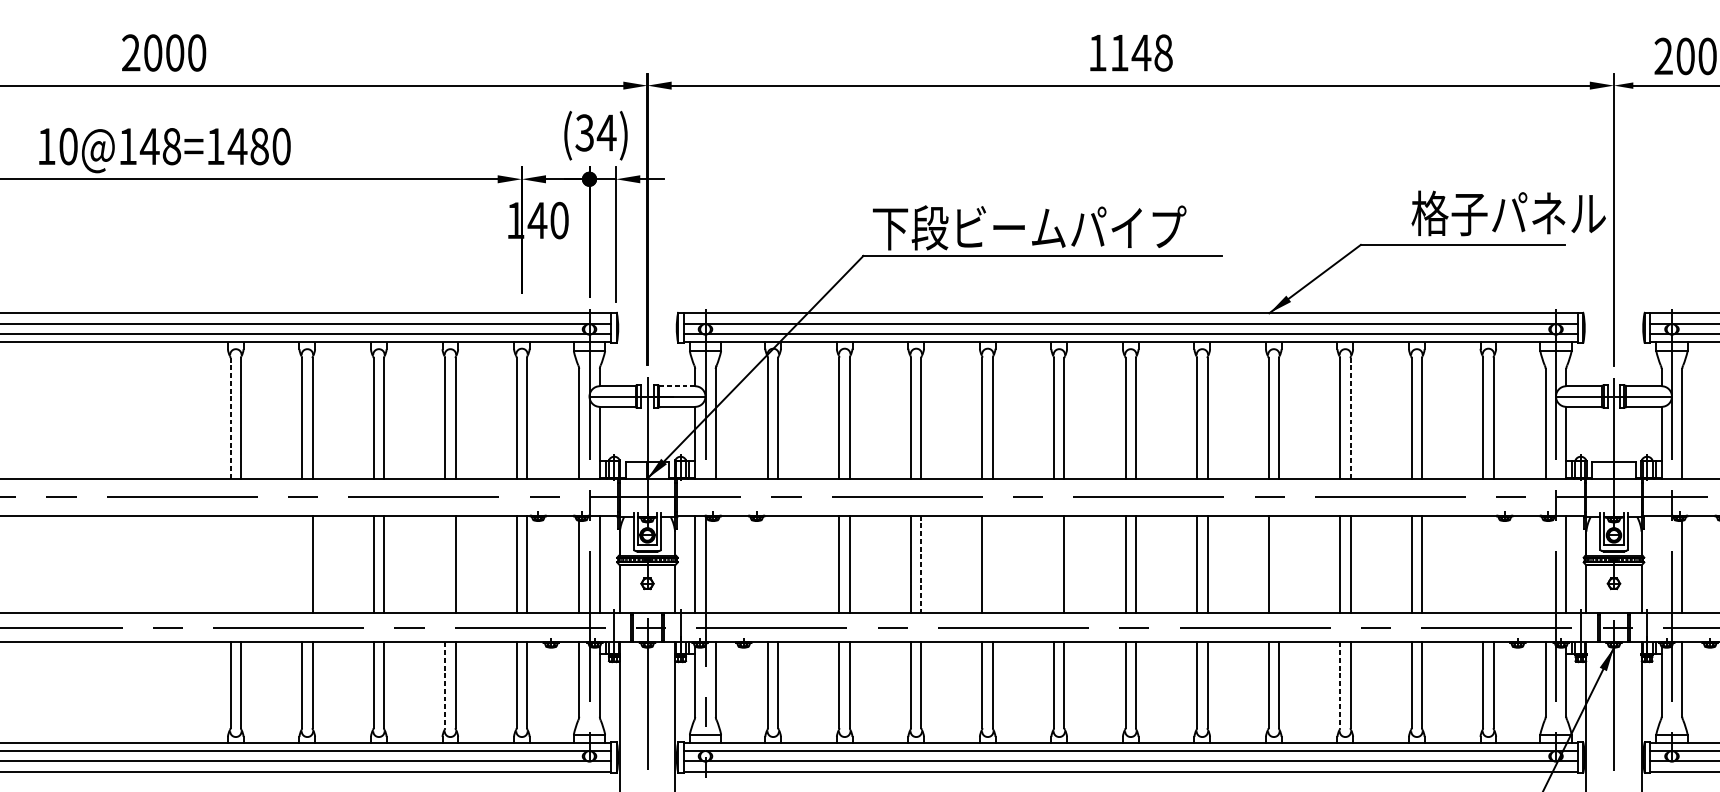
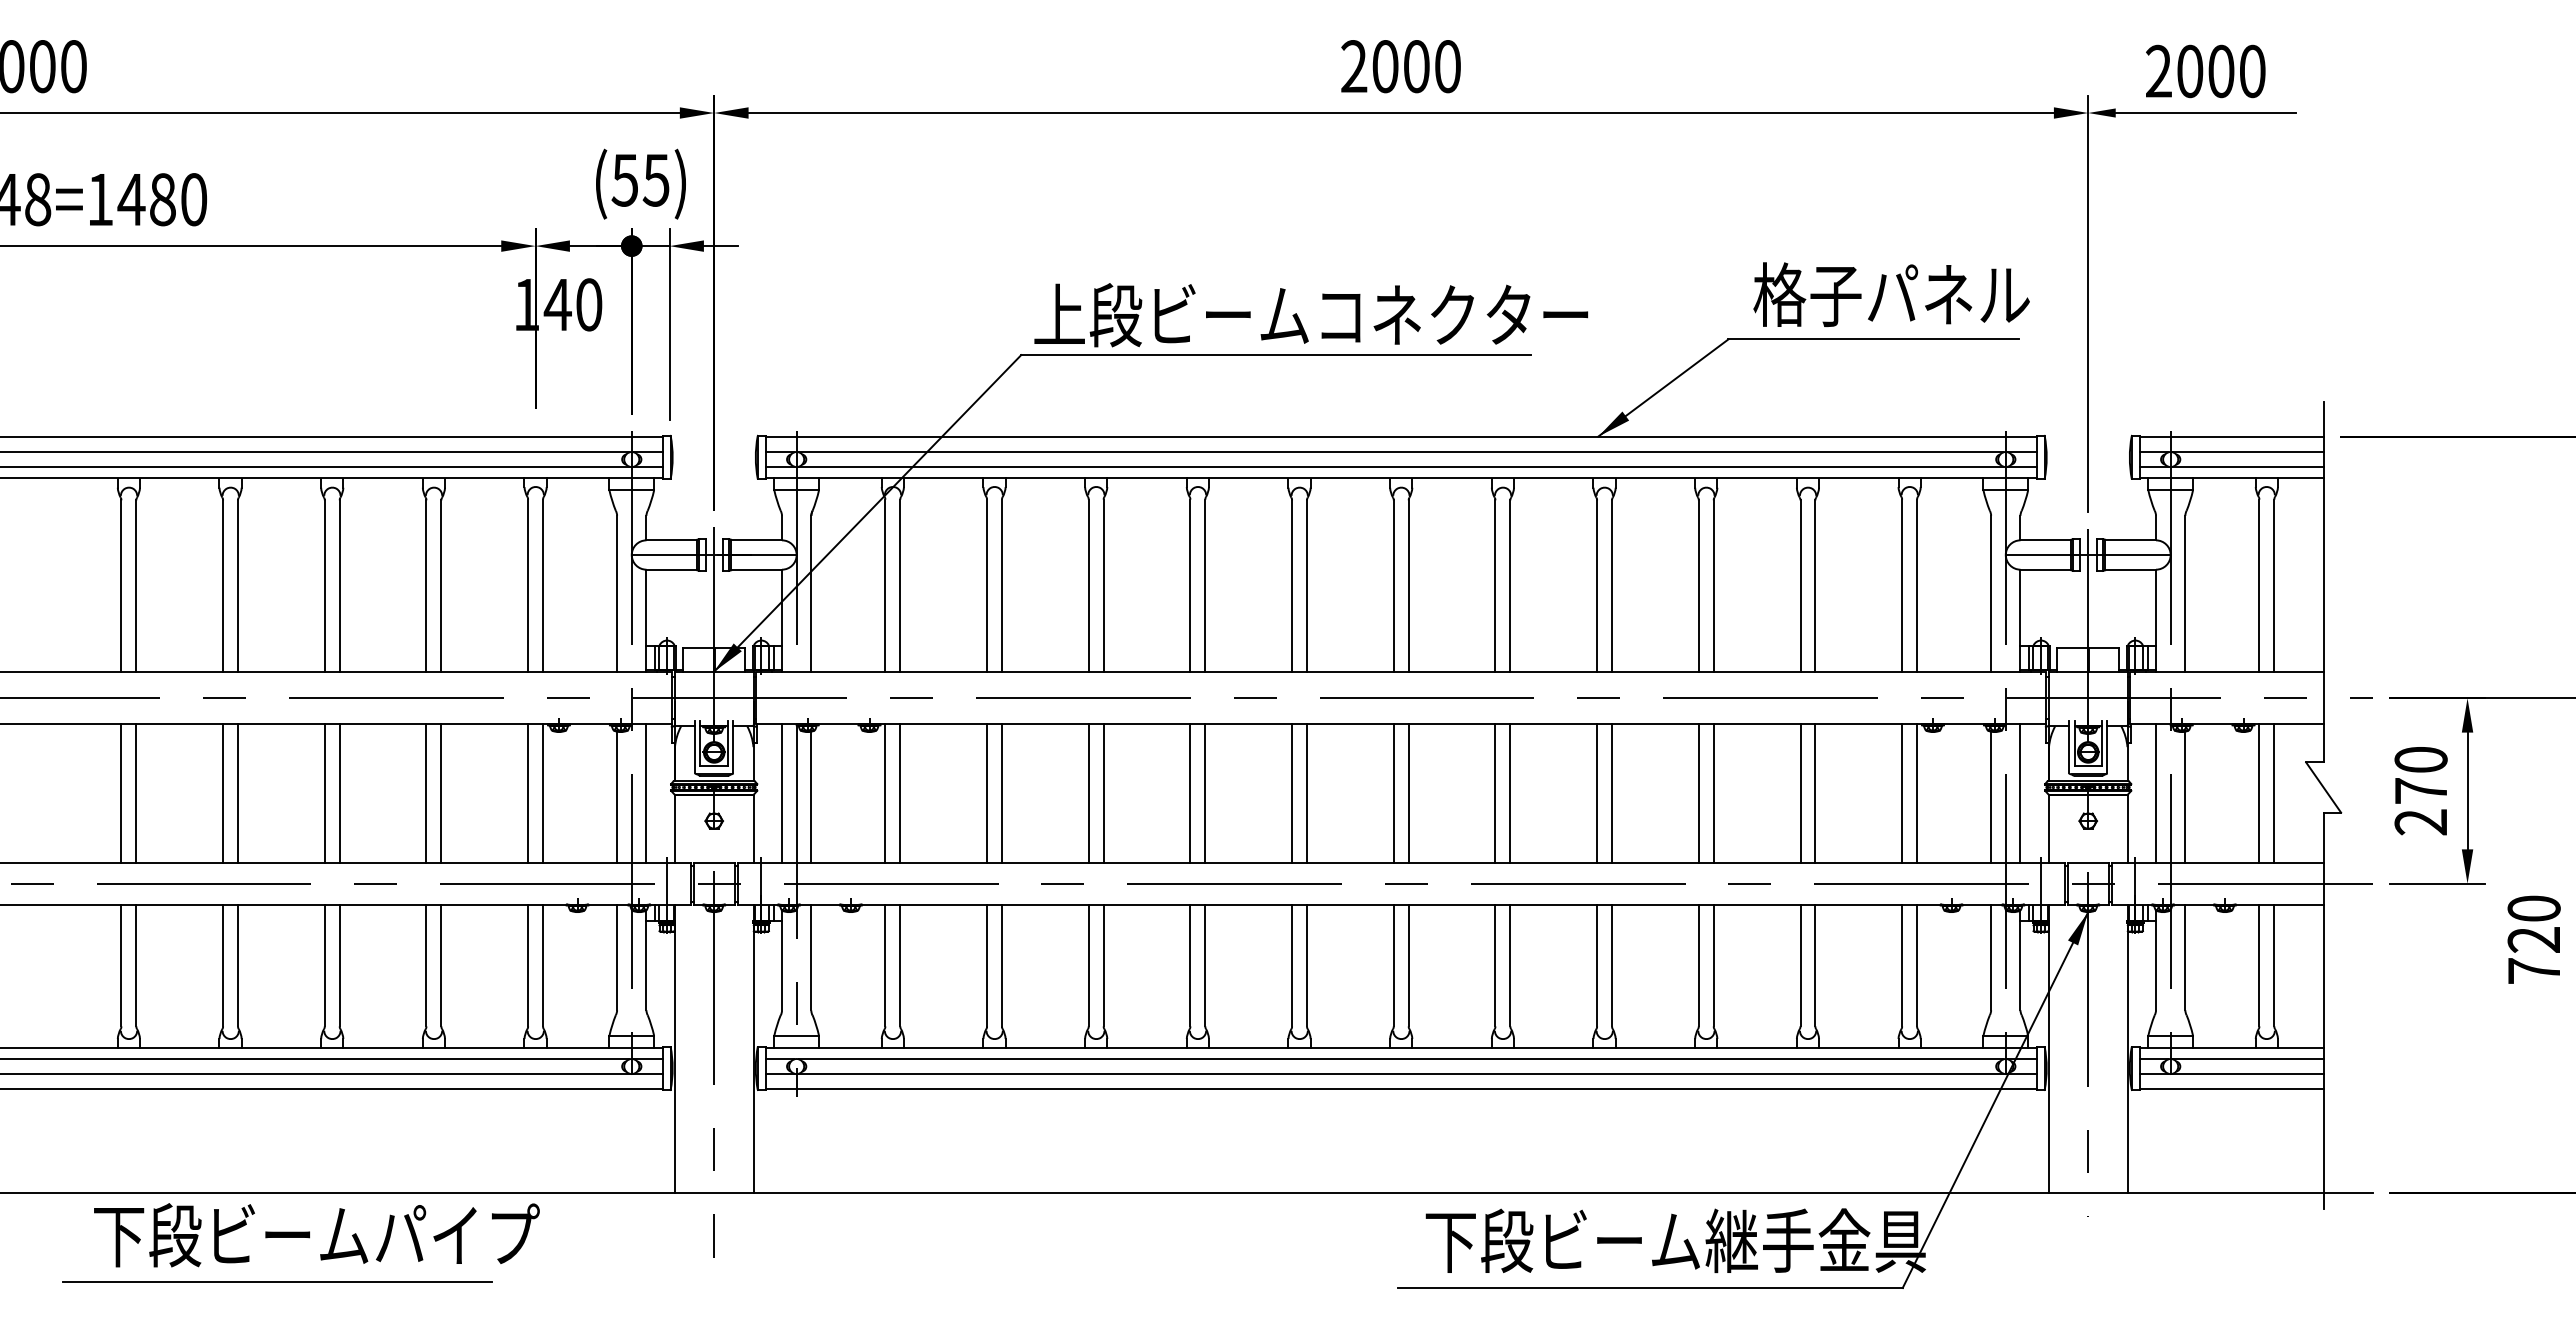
text: (1130, 52) -> (1400, 66), 1148 -> 2000
text: (595, 132) -> (640, 179), (34) -> (55)
text: (1508, 213) -> (1891, 294), moved
text: (1067, 228) -> (1311, 315), 下段ビームパイプ -> 上段ビームコネクター
line: (677, 386) -> (756, 540), dashed -> solid
line: (230, 418) -> (121, 586), dashed -> solid
line: (1350, 418) -> (1713, 586), dashed -> solid
line: (230, 564) -> (121, 793), added
line: (241, 564) -> (136, 793), added
line: (302, 564) -> (223, 793), added
line: (445, 564) -> (426, 793), added
line: (767, 564) -> (885, 793), added
line: (778, 564) -> (900, 793), added
line: (993, 564) -> (1205, 793), added
line: (1054, 564) -> (1292, 793), added
line: (1279, 564) -> (1612, 793), added
line: (1483, 564) -> (1902, 793), added
line: (1493, 564) -> (1917, 793), added
line: (1661, 564) -> (2156, 793), added
line: (921, 565) -> (1103, 794), dashed -> solid
line: (715, 566) -> (811, 796), added
line: (1545, 566) -> (1991, 796), added
line: (445, 685) -> (426, 965), dashed -> solid
line: (1339, 685) -> (1698, 965), dashed -> solid

